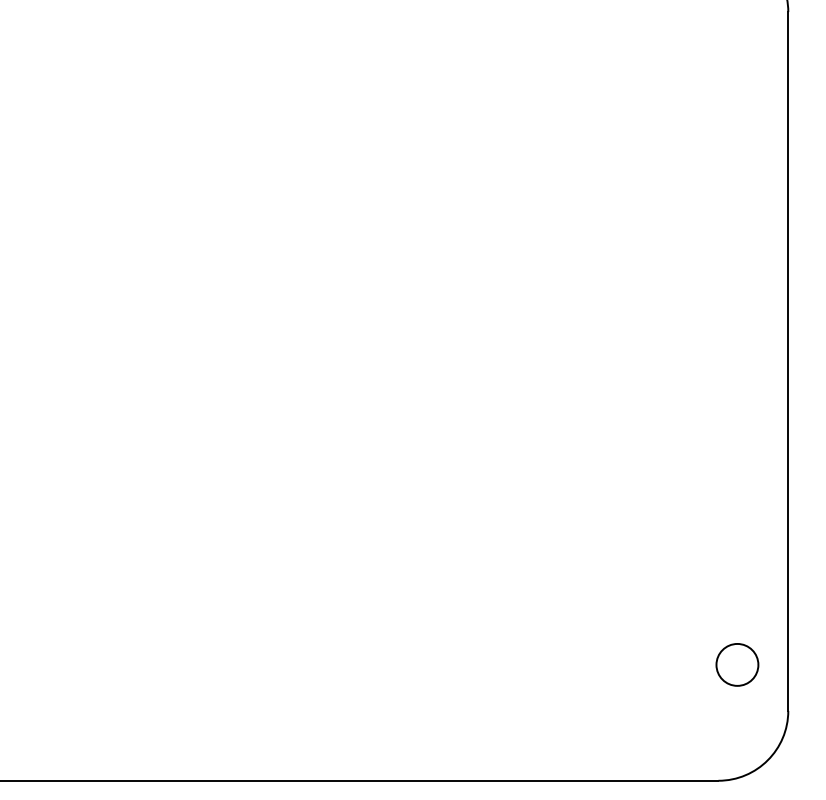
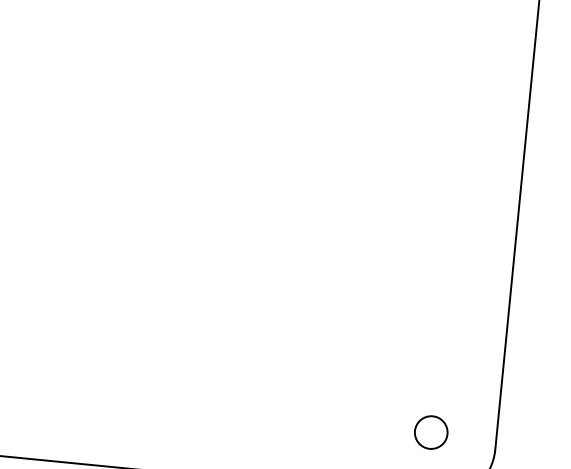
circle: (737, 664) -> (431, 432), moved

